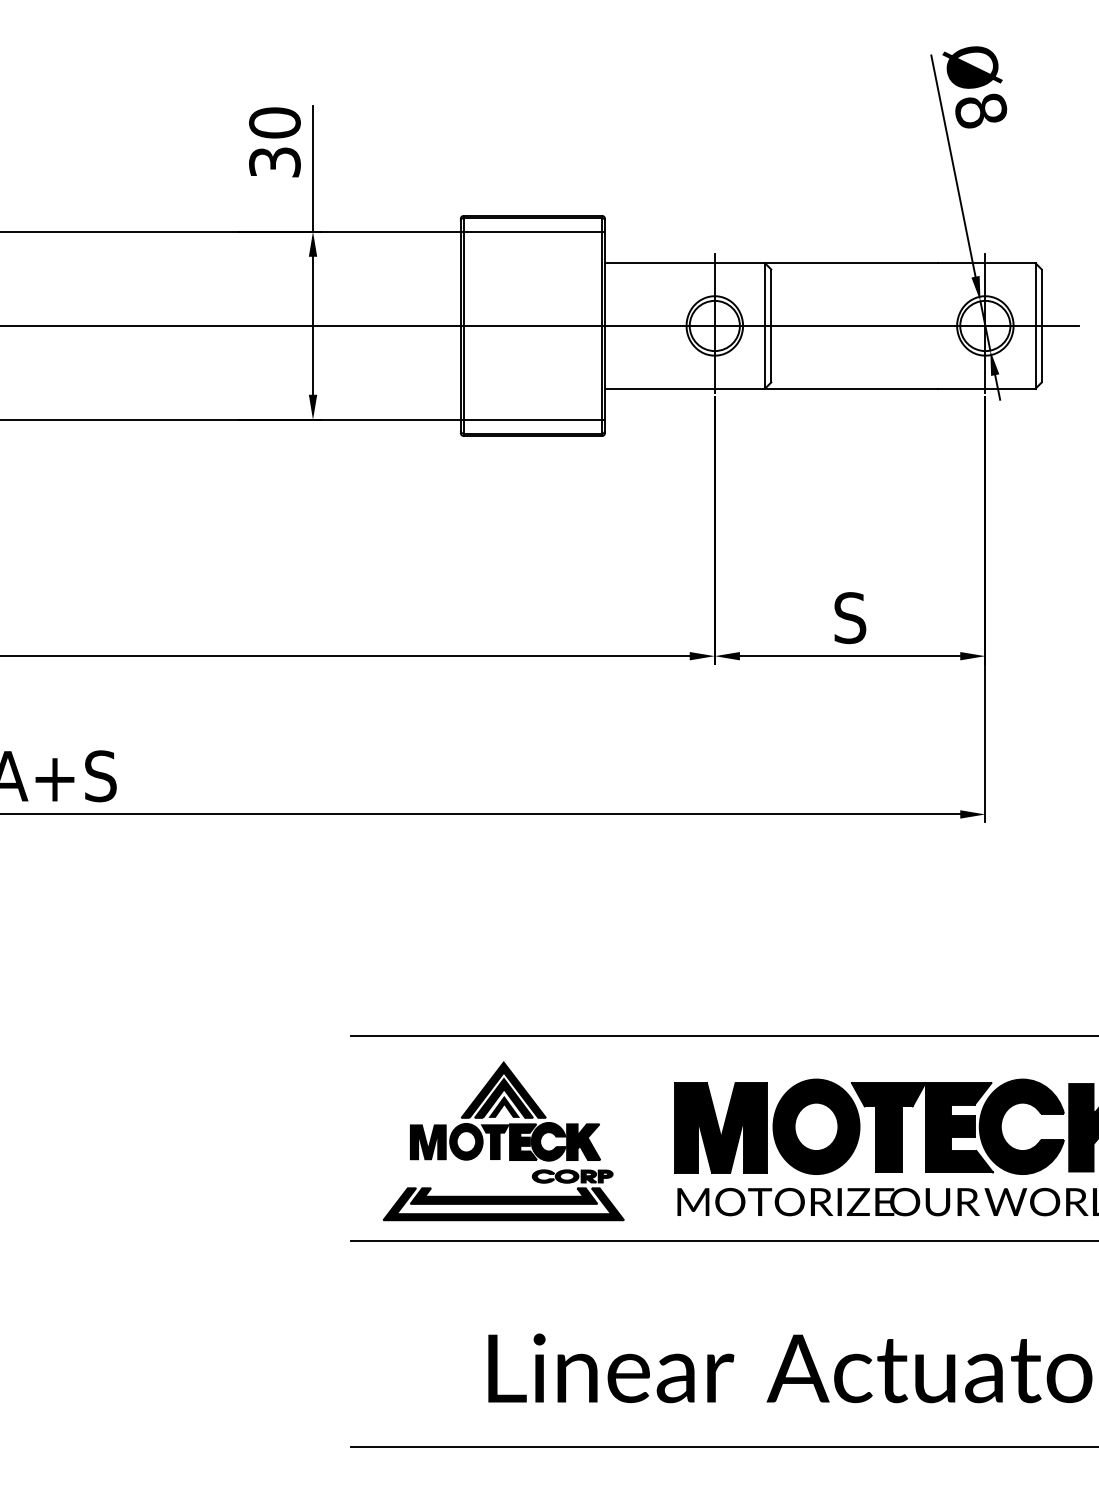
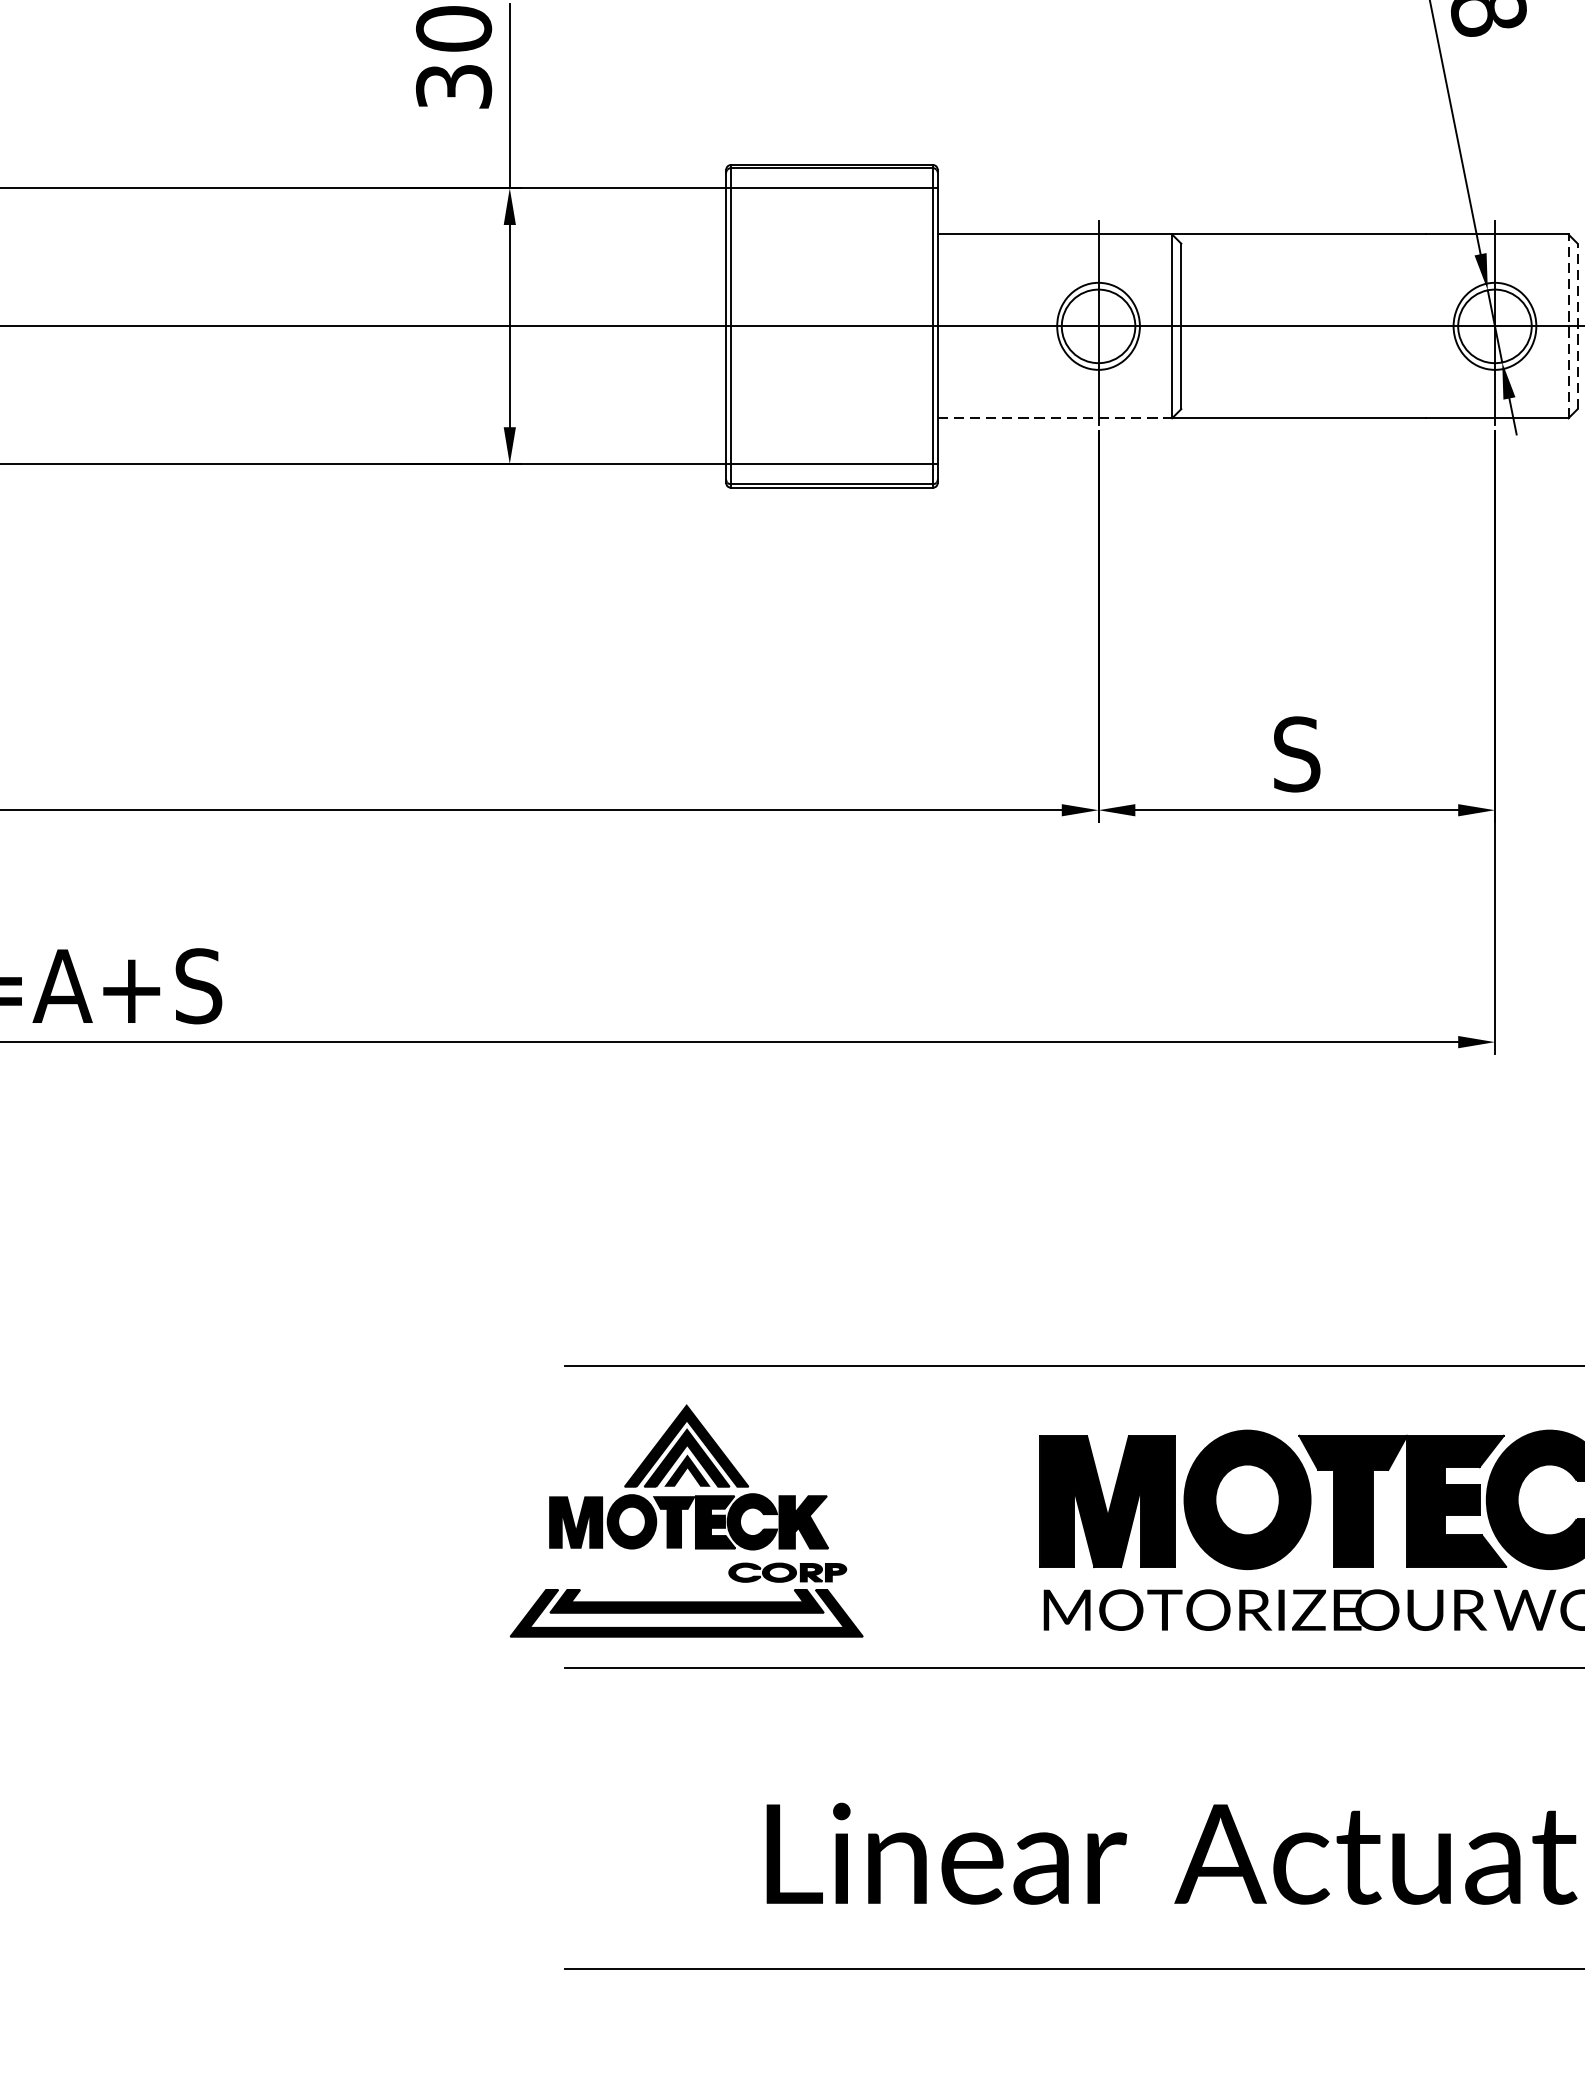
line: (1035, 325) -> (1568, 325), solid -> dashed
line: (1041, 325) -> (1577, 325), solid -> dashed
line: (685, 388) -> (1055, 418), solid -> dashed
part: (503, 1141) -> (686, 1521), moved

